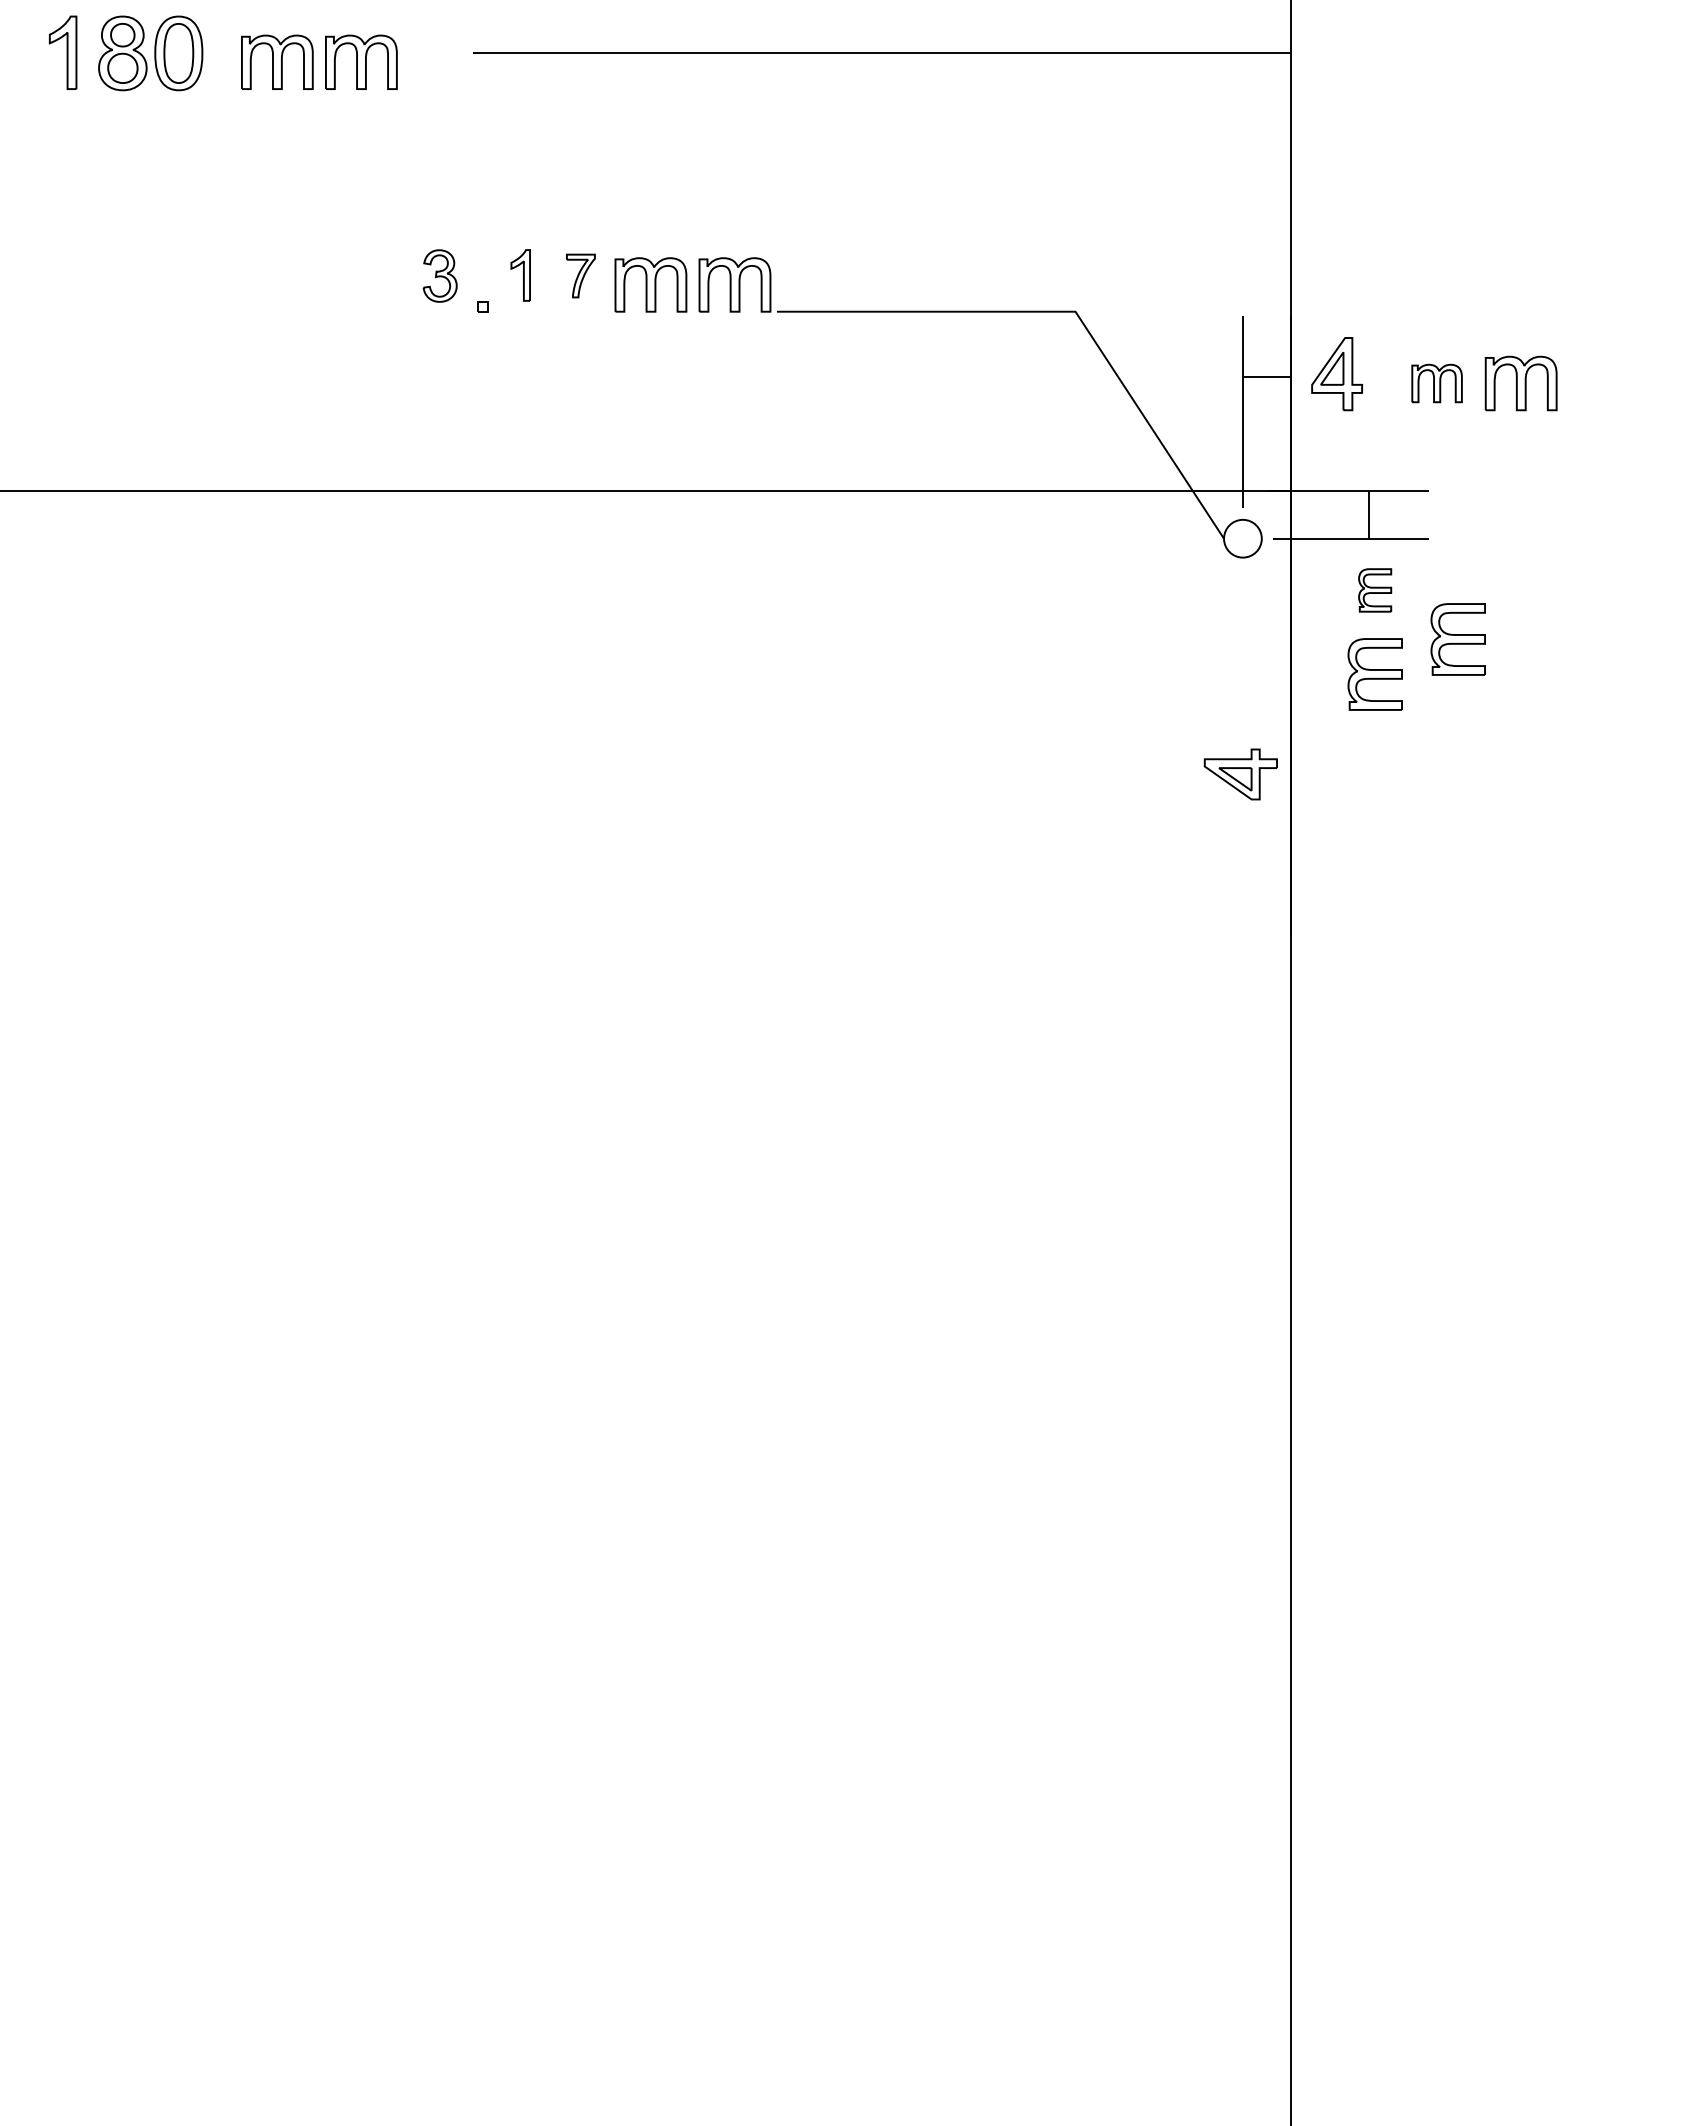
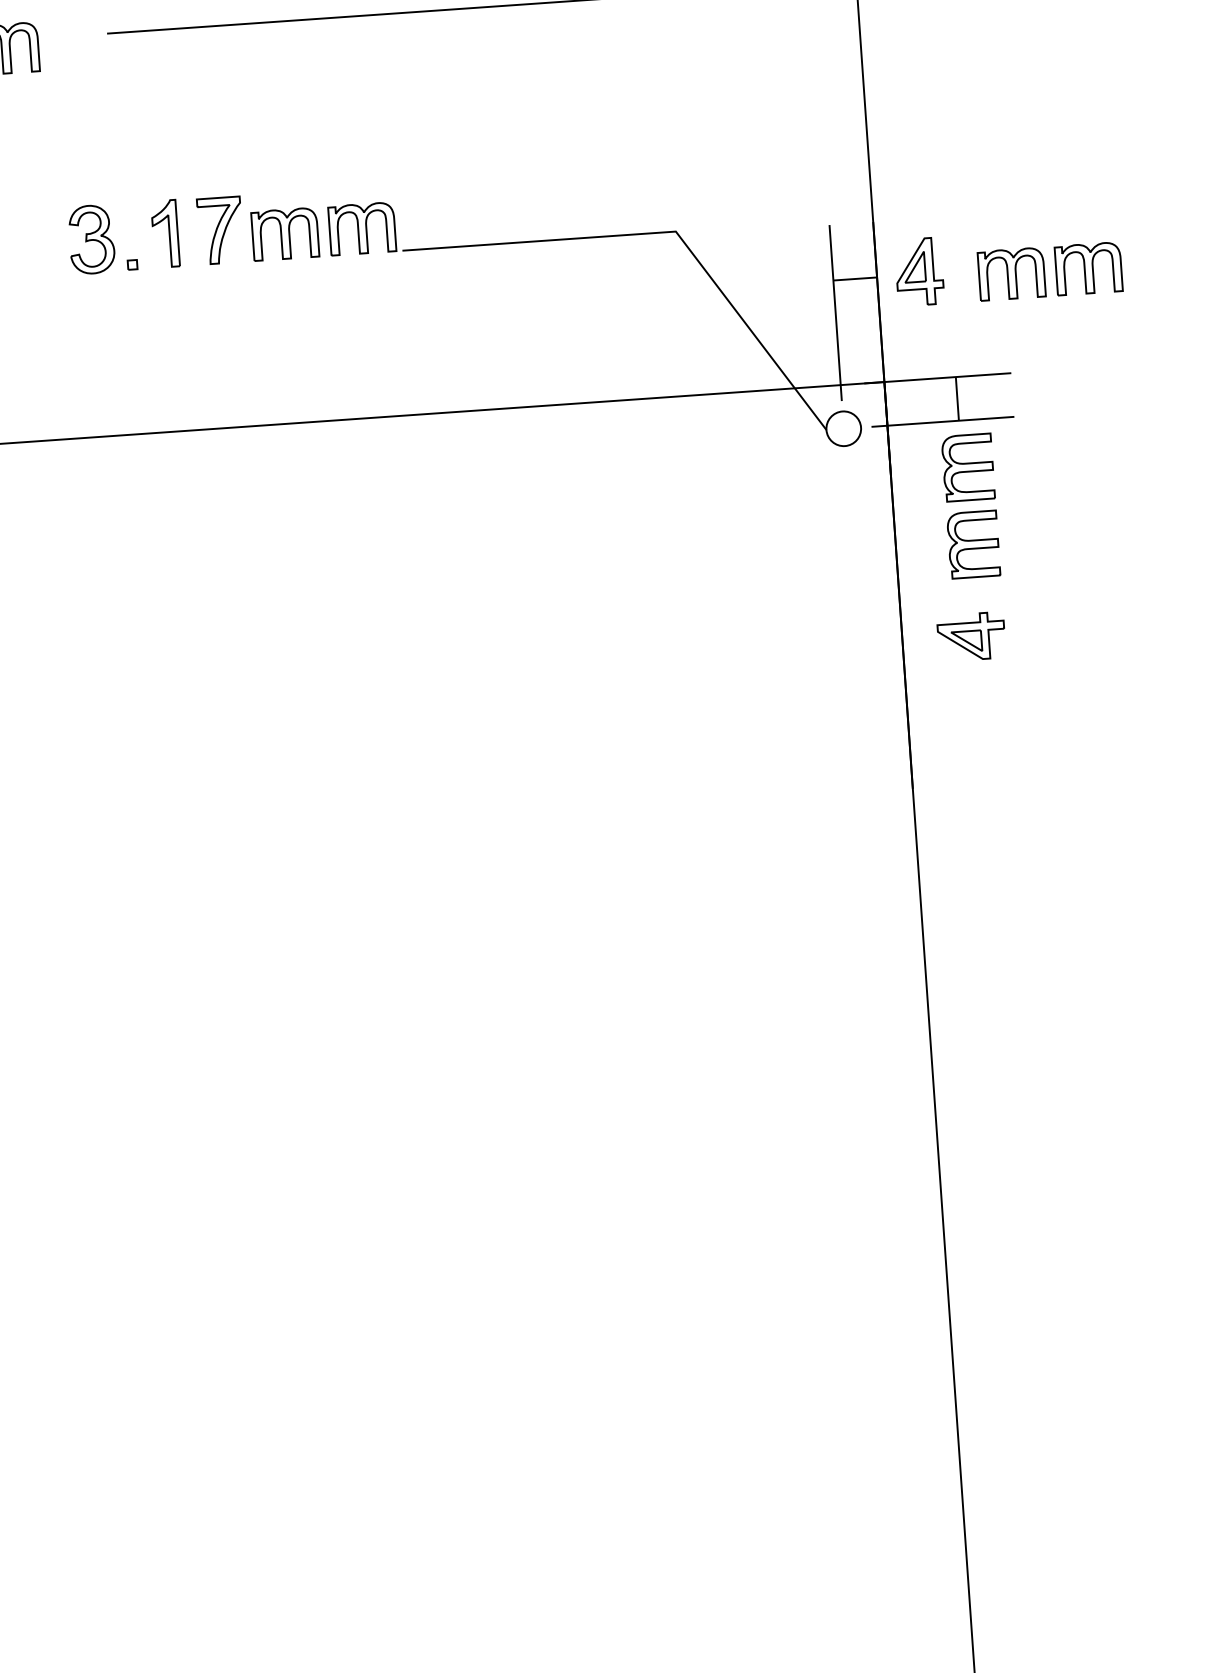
part: (439, 275) -> (91, 239), size x1.43
part: (520, 275) -> (165, 233), size x1.43
part: (580, 275) -> (220, 230), size x1.67
part: (1436, 383) -> (1011, 274), size x1.43
part: (1374, 590) -> (967, 467), size x1.67
part: (1457, 639) -> (1046, 507), removed
part: (1240, 774) -> (971, 636), moved

